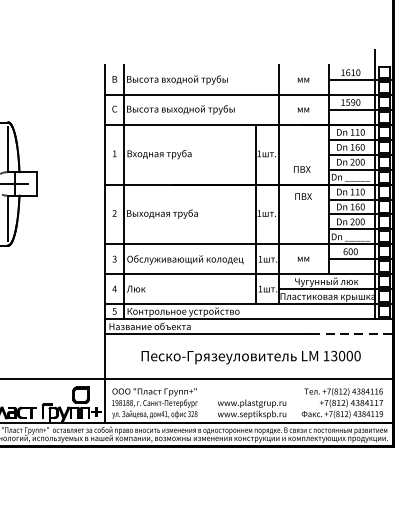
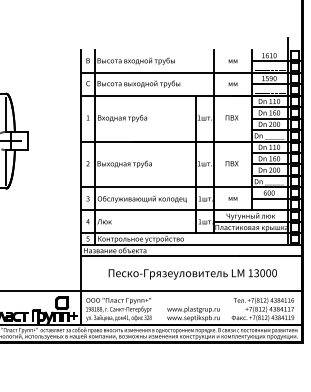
text: (301, 168) -> (231, 117), moved
text: (302, 196) -> (231, 163), moved
line: (352, 334) -> (270, 256), dashed -> solid

